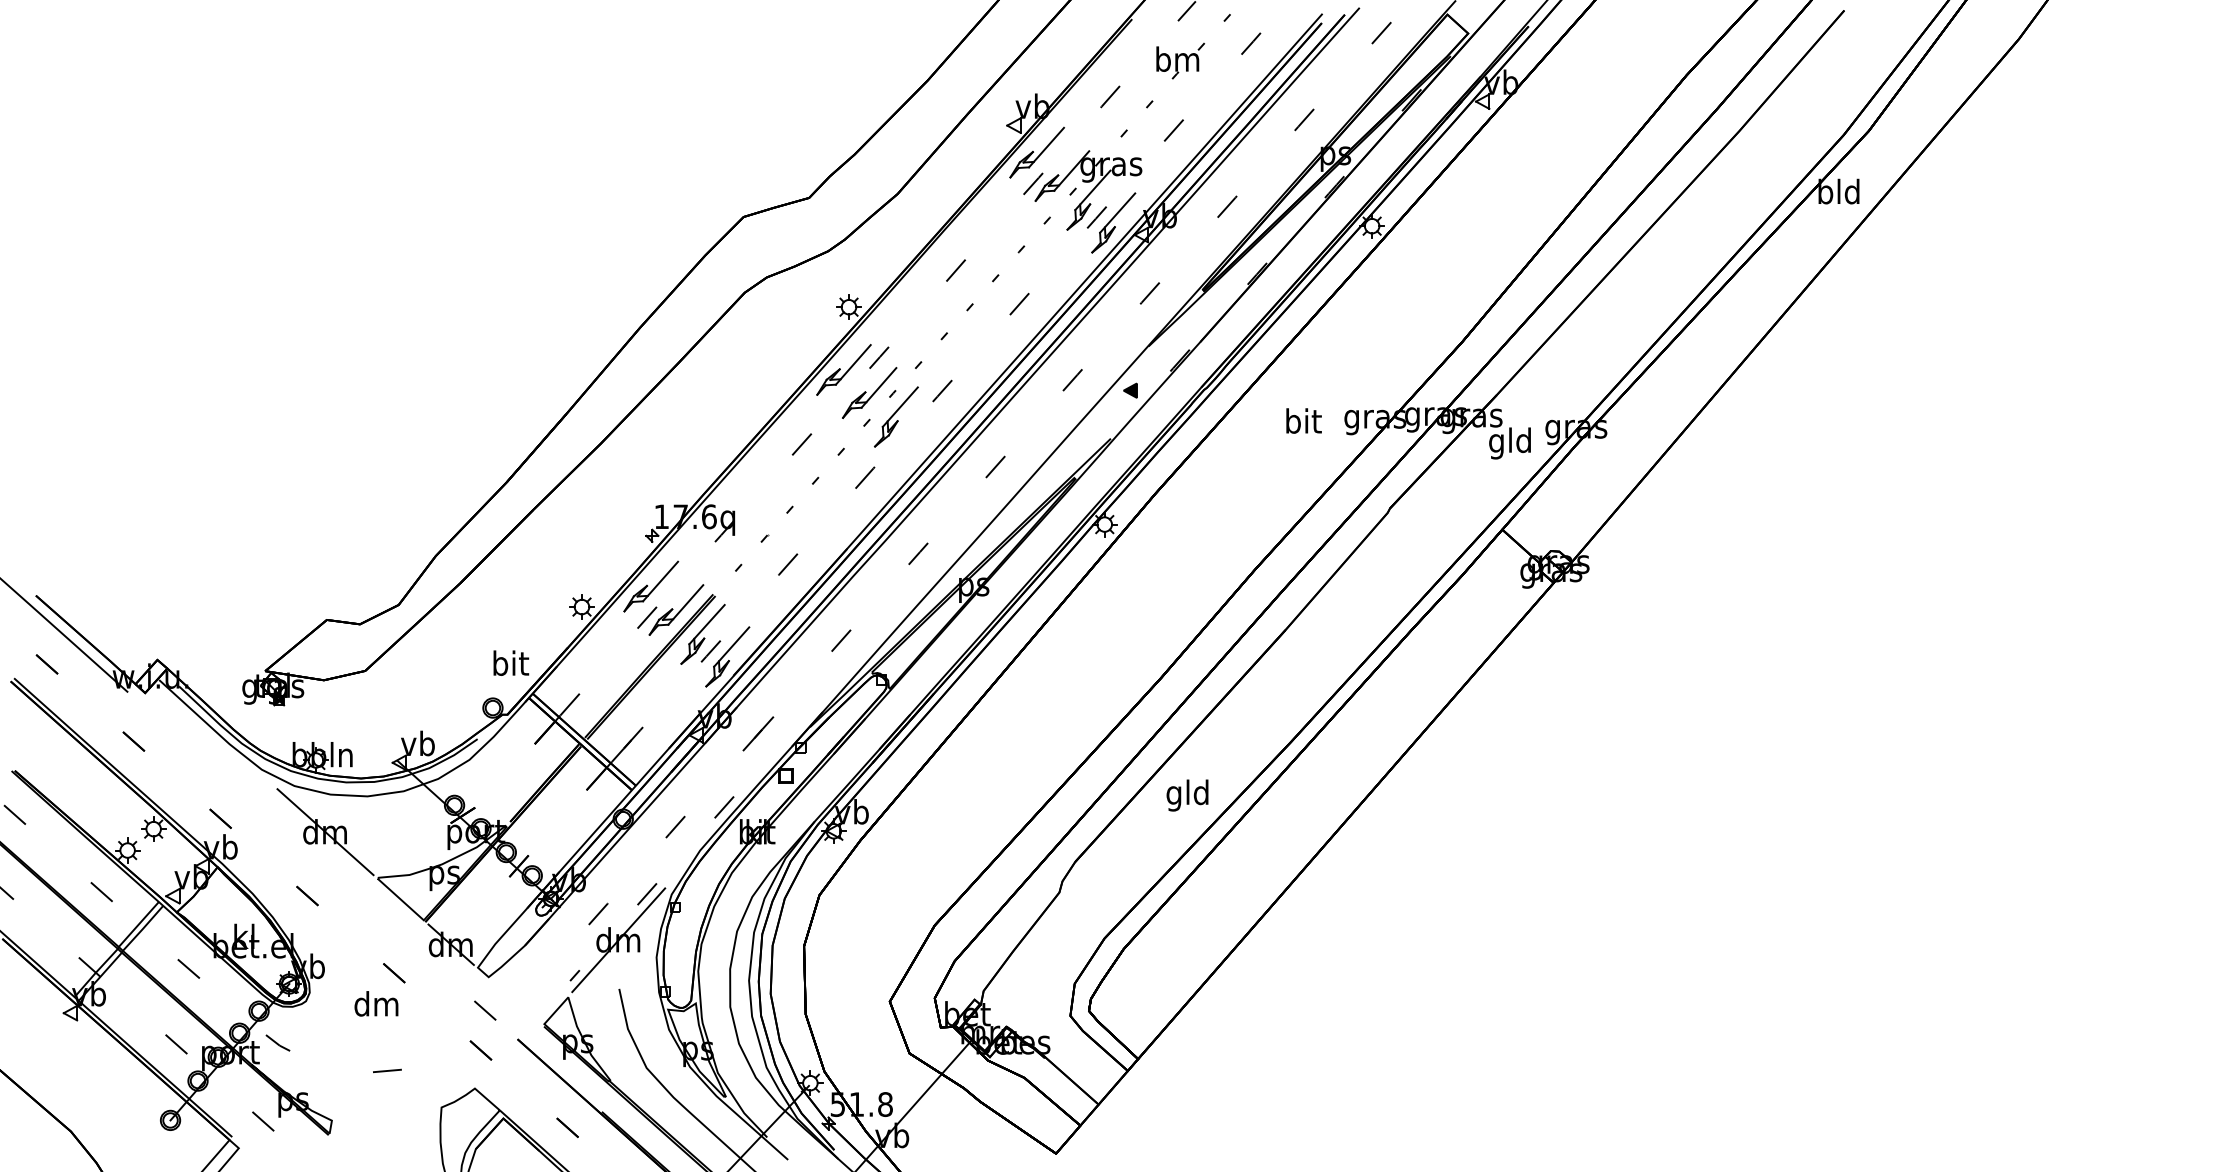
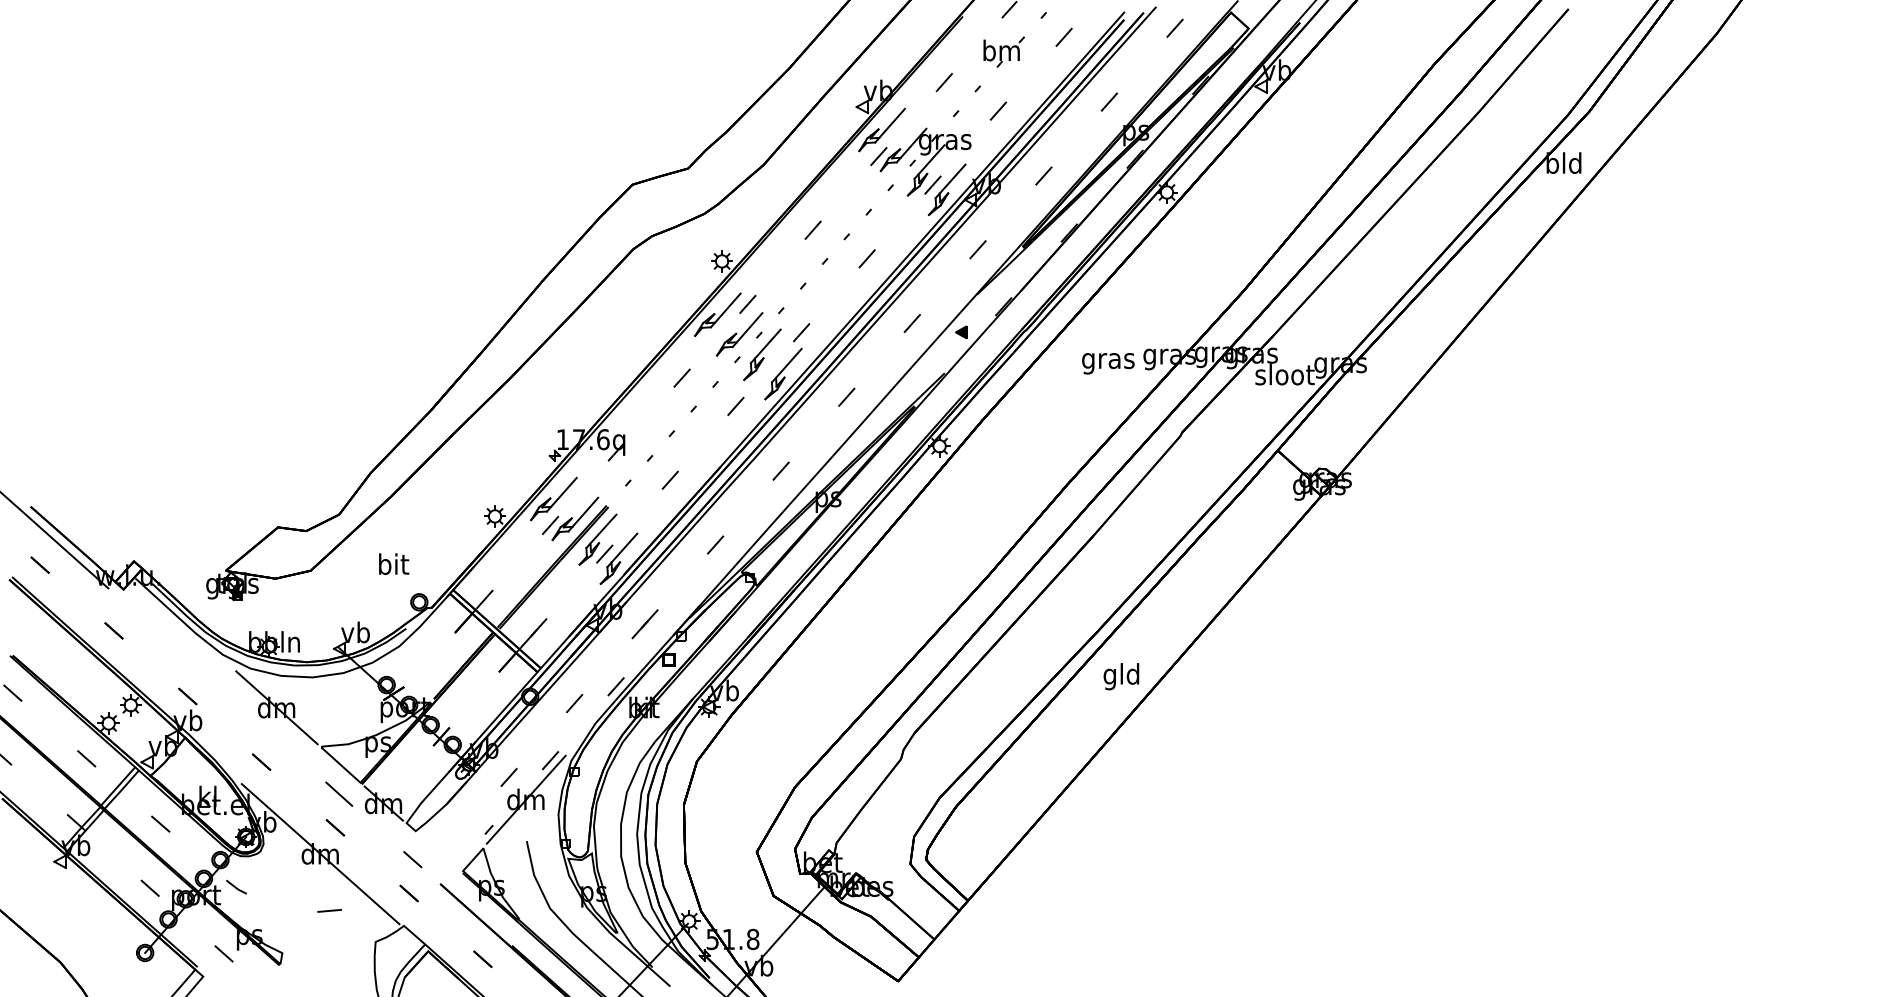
text: (1303, 424) -> (1108, 361), bit -> gras
part: (920, 439) -> (782, 373), added
text: (1510, 443) -> (1284, 377), gld -> sloot
text: (511, 662) -> (394, 563), moved
text: (1187, 795) -> (1121, 676), moved
line: (398, 933) -> (339, 794), added
line: (376, 1003) -> (320, 853), added

